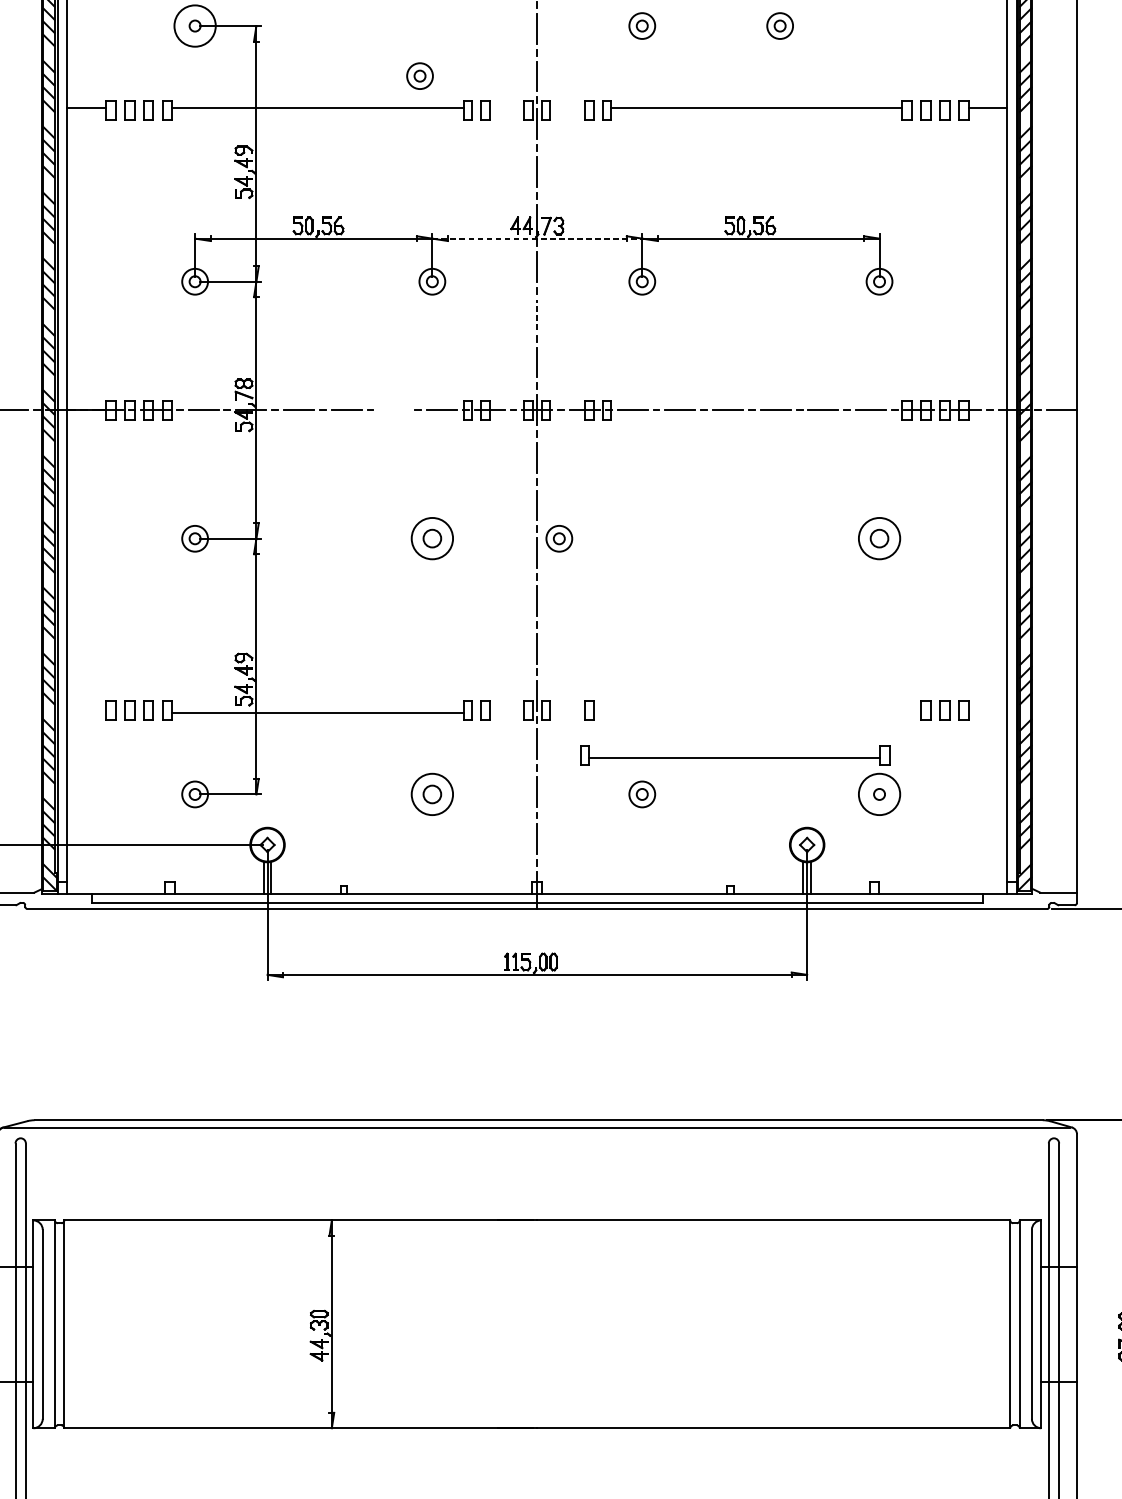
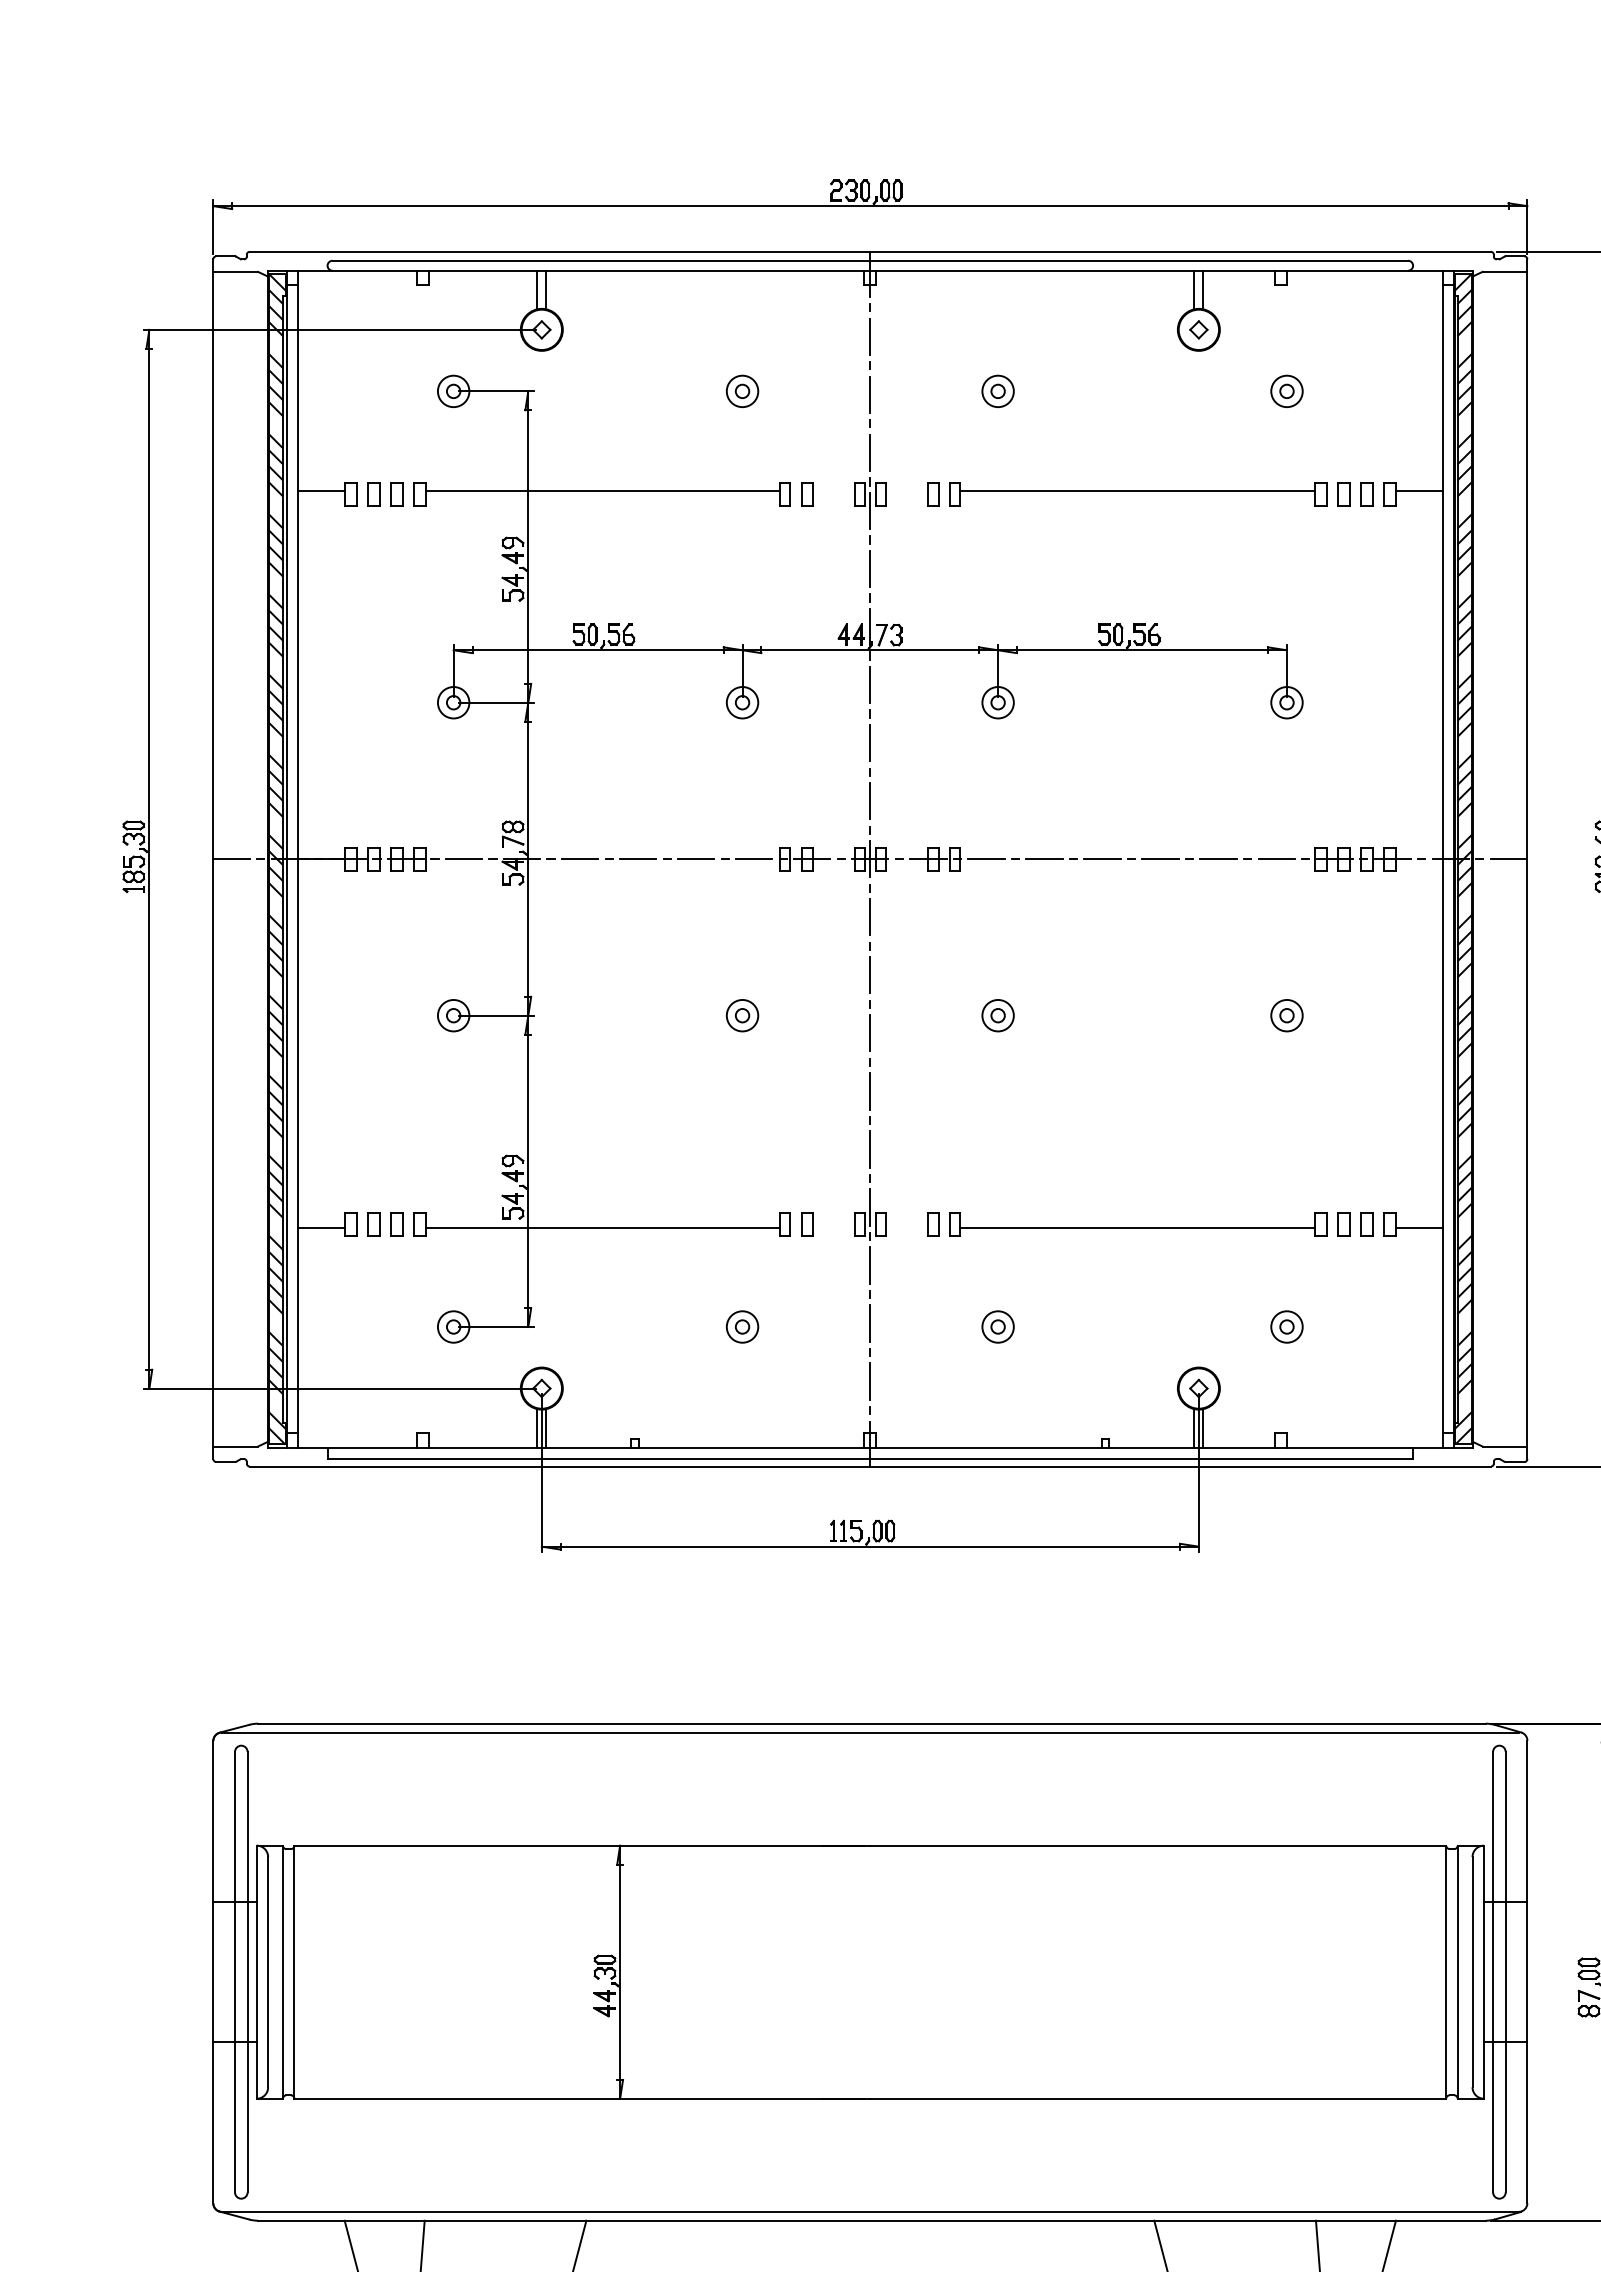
part: (779, 25) -> (1286, 390), moved
circle: (194, 26) -> (453, 391), size x0.62
part: (420, 75) -> (742, 390), moved
line: (537, 238) -> (870, 650), dashed -> solid
line: (537, 314) -> (870, 742), dashed -> solid
line: (394, 410) -> (696, 859), added
part: (432, 538) -> (742, 1015), size x0.62
part: (558, 538) -> (997, 1015), moved
part: (879, 538) -> (1286, 1015), size x0.62
line: (86, 712) -> (321, 1227), added
line: (987, 712) -> (1418, 1227), added
part: (735, 755) -> (1138, 1224), moved
part: (432, 794) -> (742, 1326), size x0.62
circle: (879, 794) -> (1286, 1326), size x0.62

